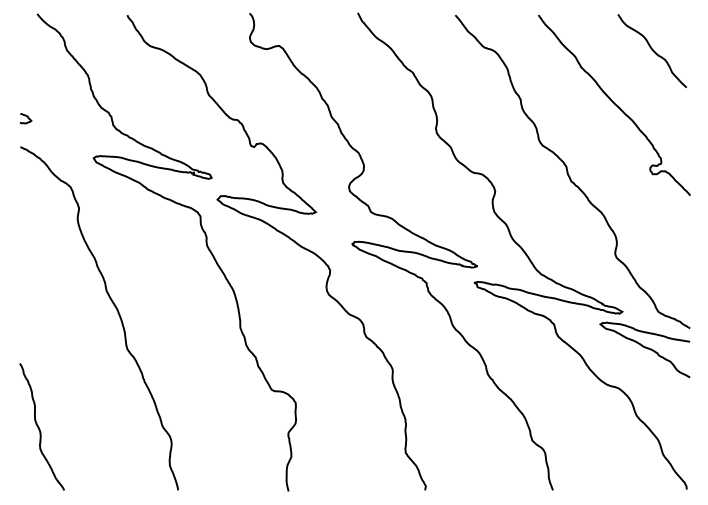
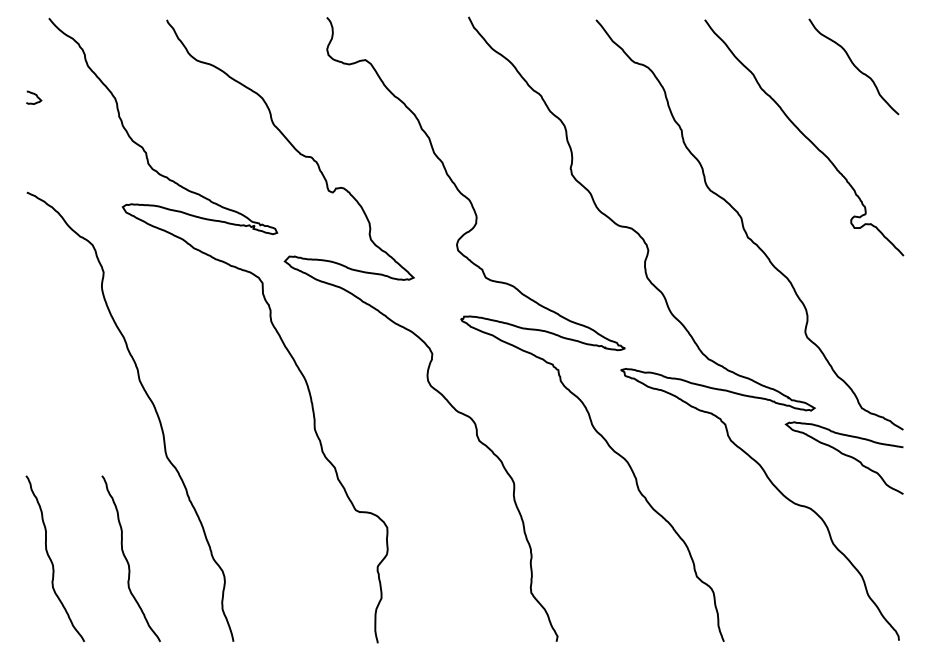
curve: (25, 116) -> (33, 94), moved
curve: (97, 427) -> (127, 559), added

